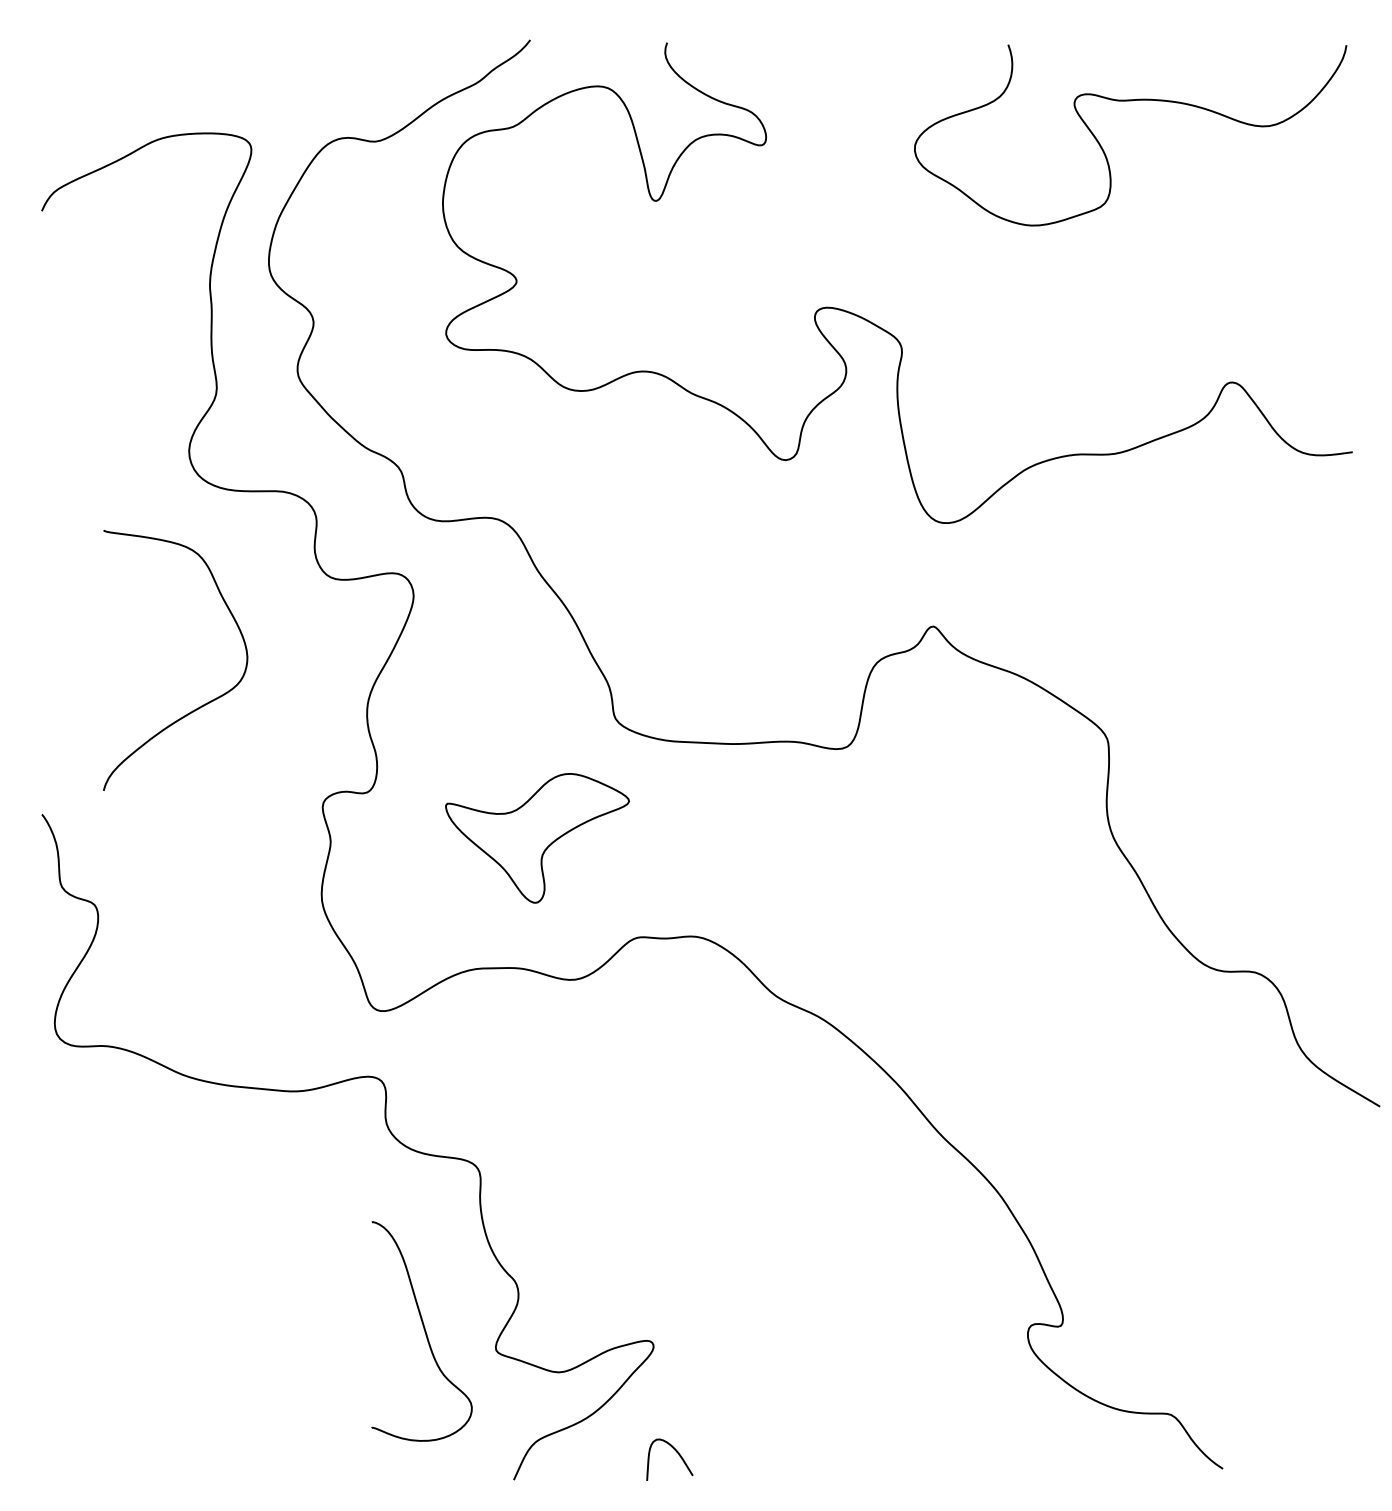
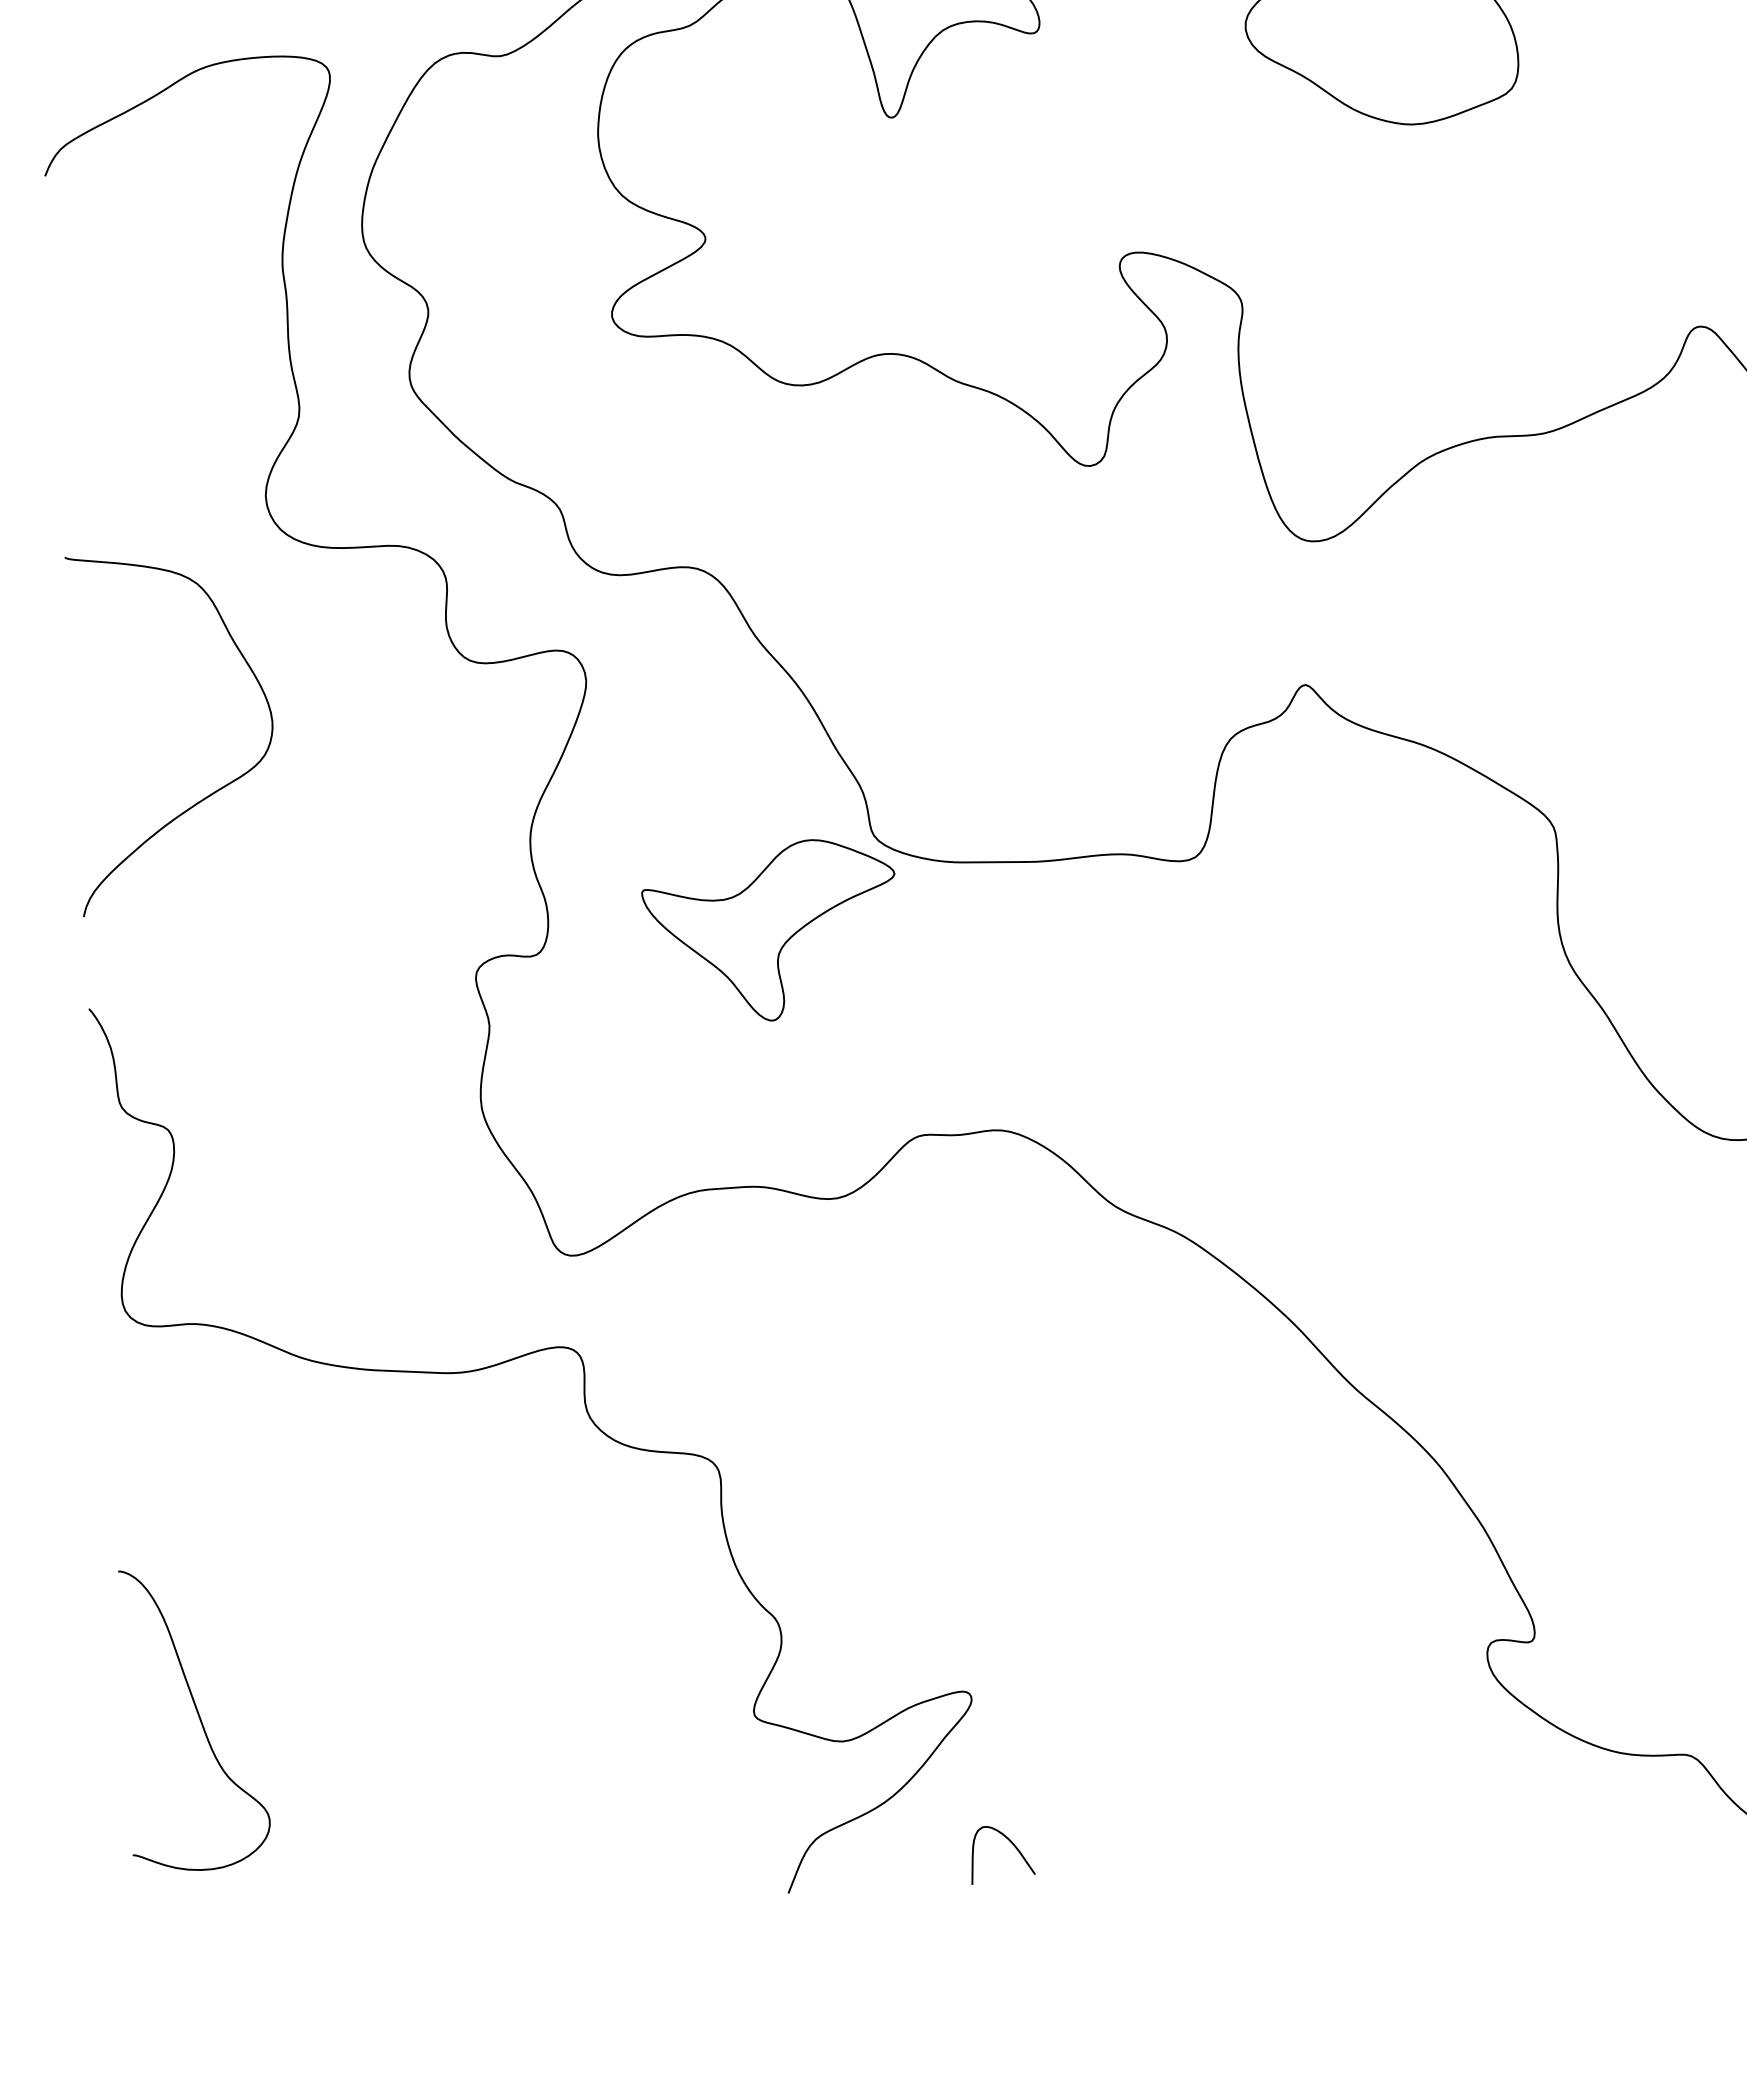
curve: (199, 706) -> (209, 793), moved
part: (537, 838) -> (770, 931), moved
curve: (423, 1329) -> (197, 1715), moved

